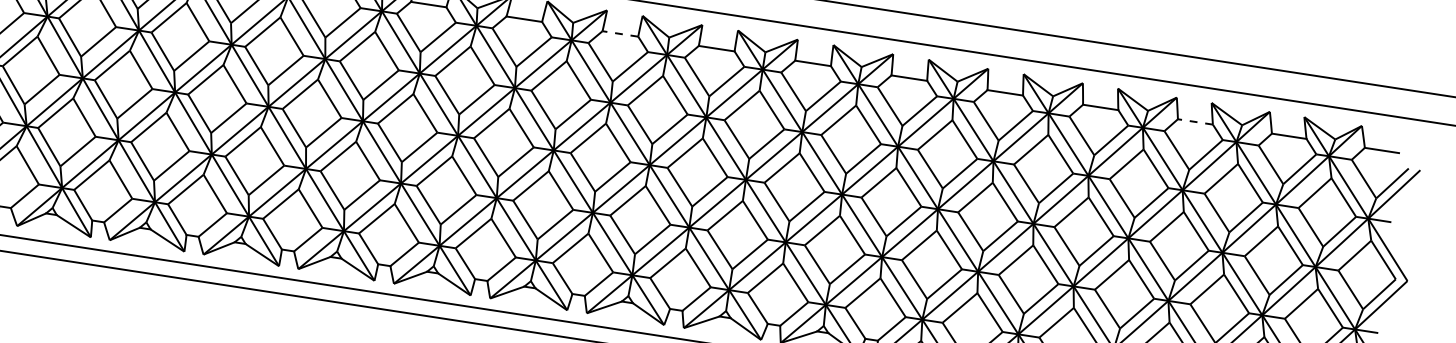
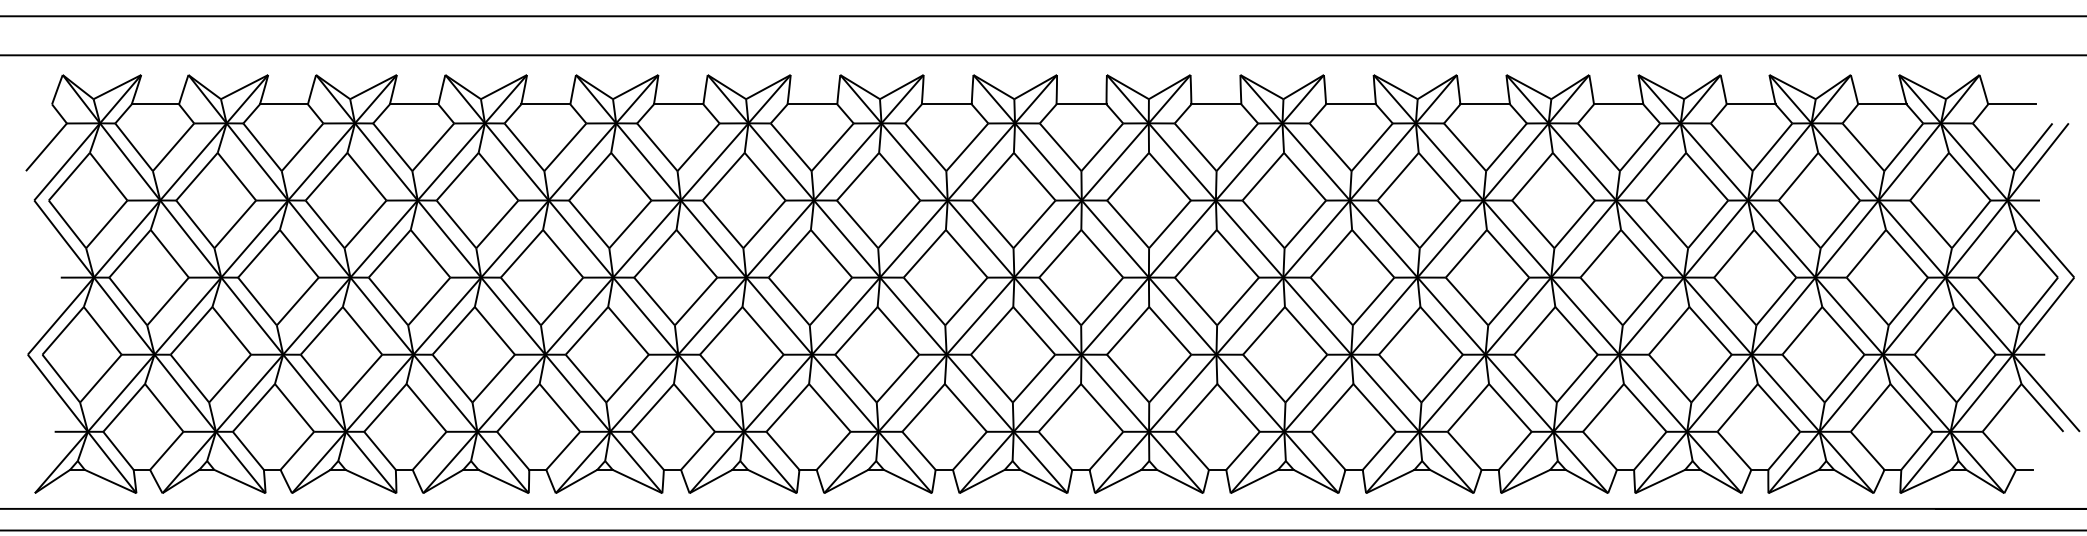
line: (620, 33) -> (946, 104), dashed -> solid
line: (1194, 121) -> (1750, 104), dashed -> solid

